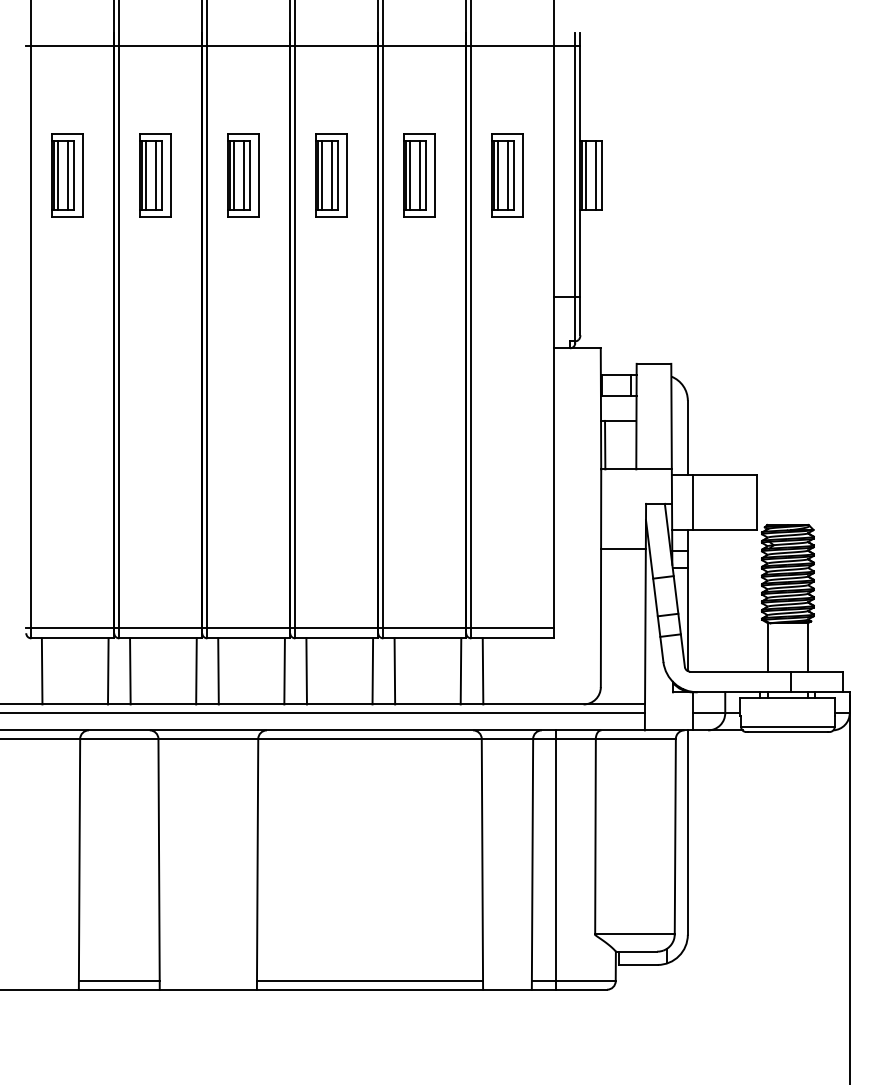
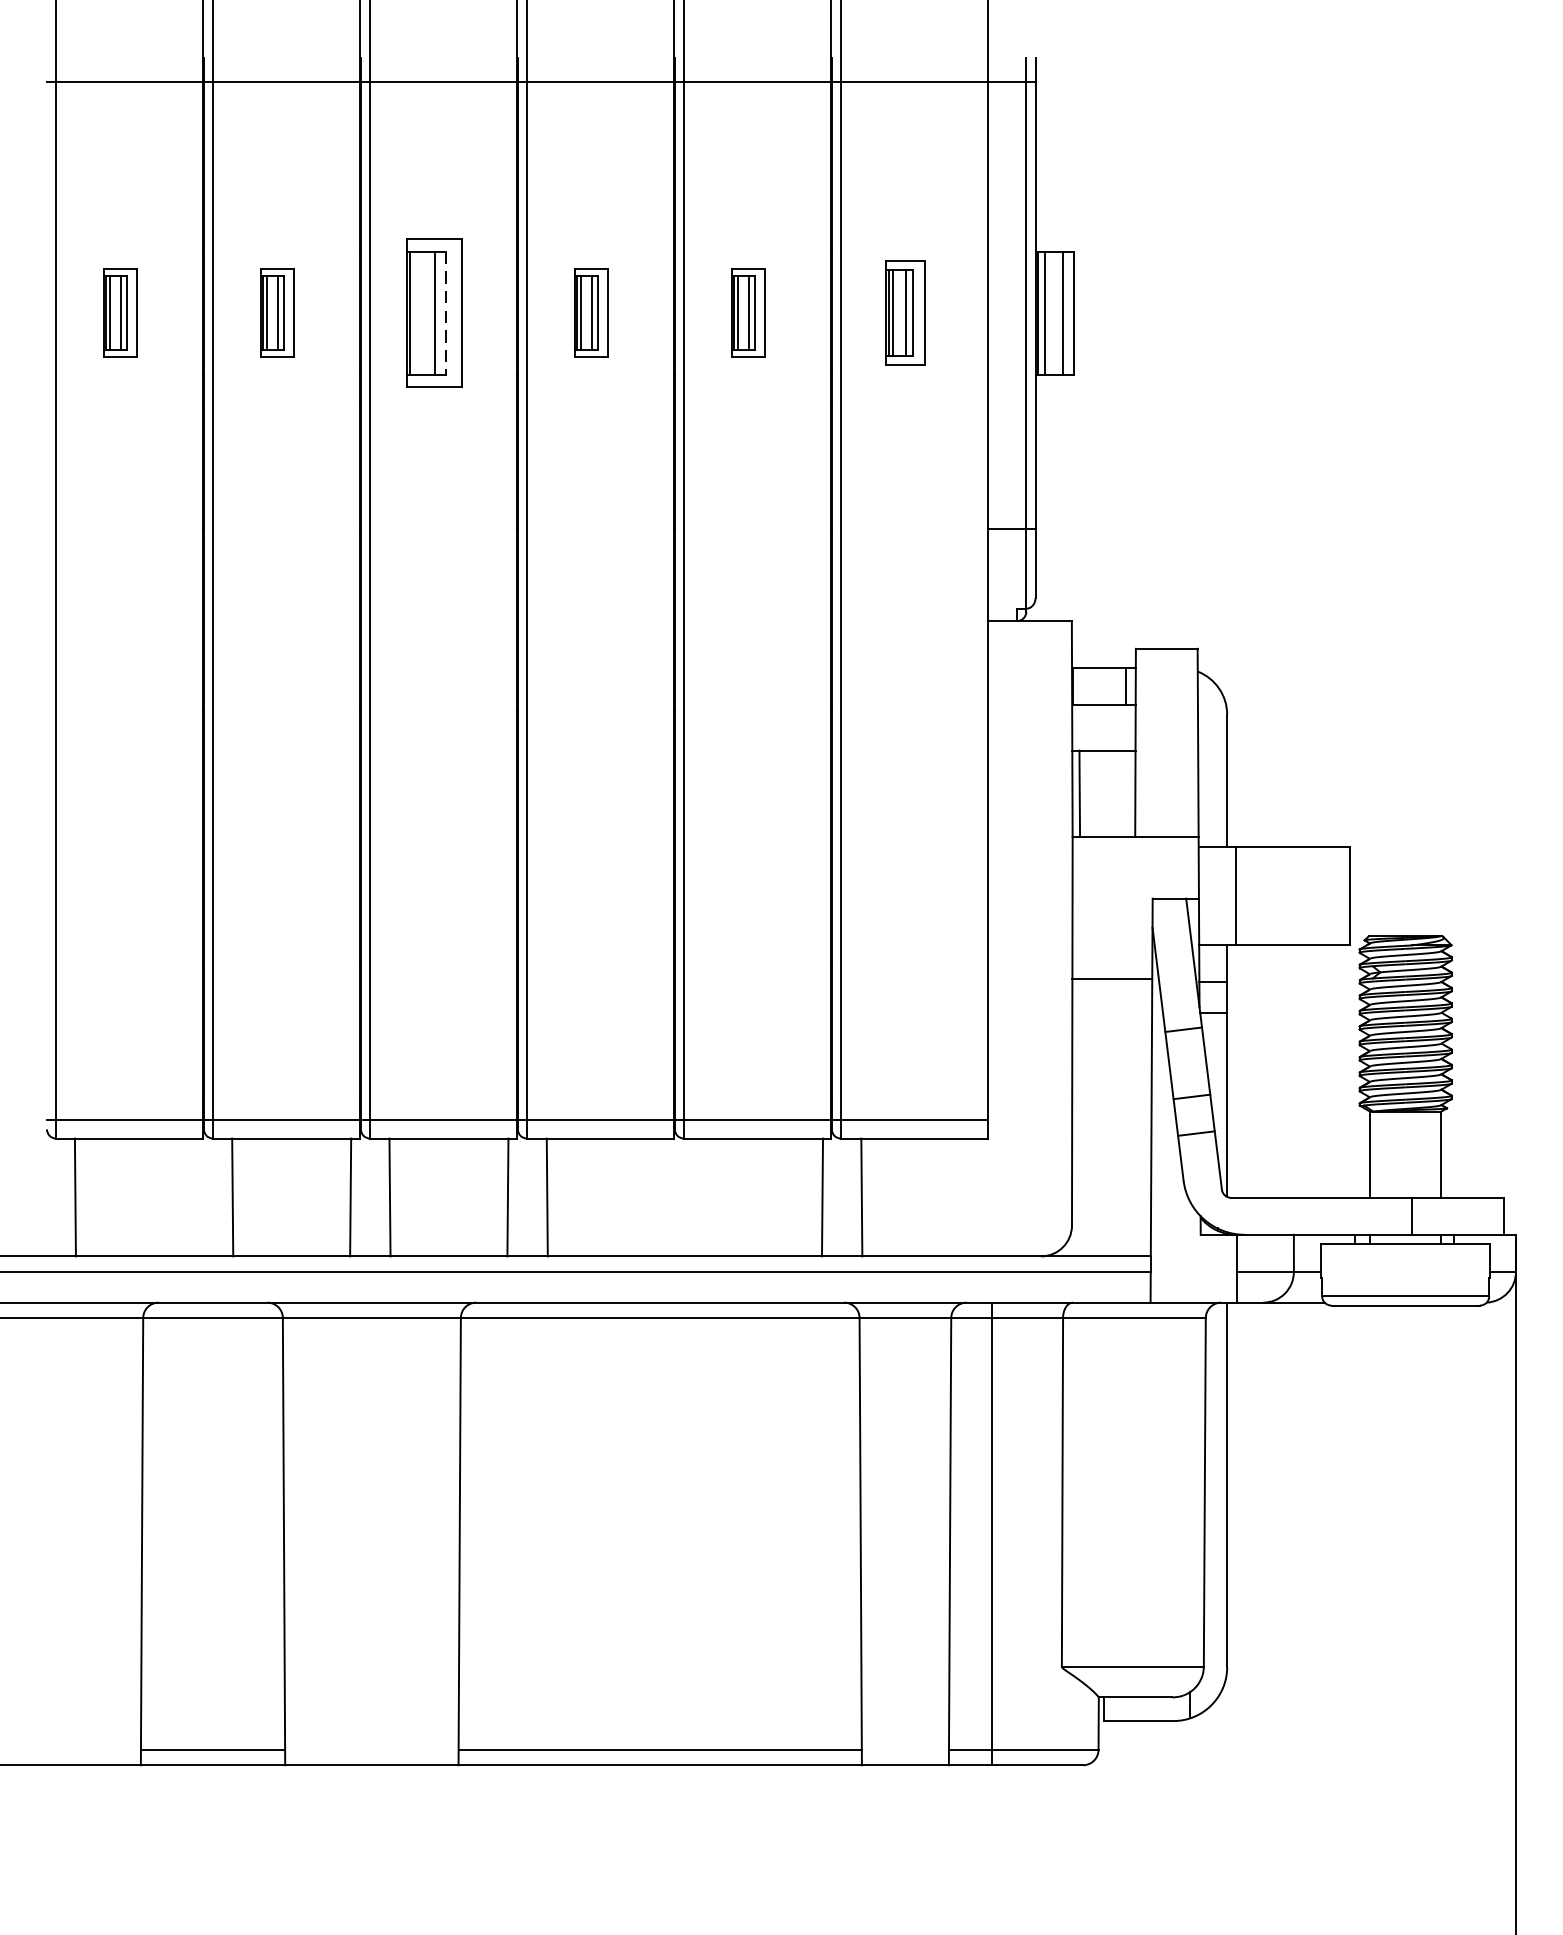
part: (67, 175) -> (120, 312), size x0.6
part: (155, 175) -> (277, 312), size x0.6
line: (233, 175) -> (416, 312), removed
line: (249, 175) -> (445, 312), solid -> dashed
part: (331, 175) -> (591, 312), size x0.6
part: (419, 175) -> (748, 312), size x0.6
part: (507, 175) -> (905, 312), size x0.7
line: (108, 671) -> (193, 1197), removed
line: (372, 671) -> (664, 1197), removed
line: (394, 671) -> (703, 1197), removed

